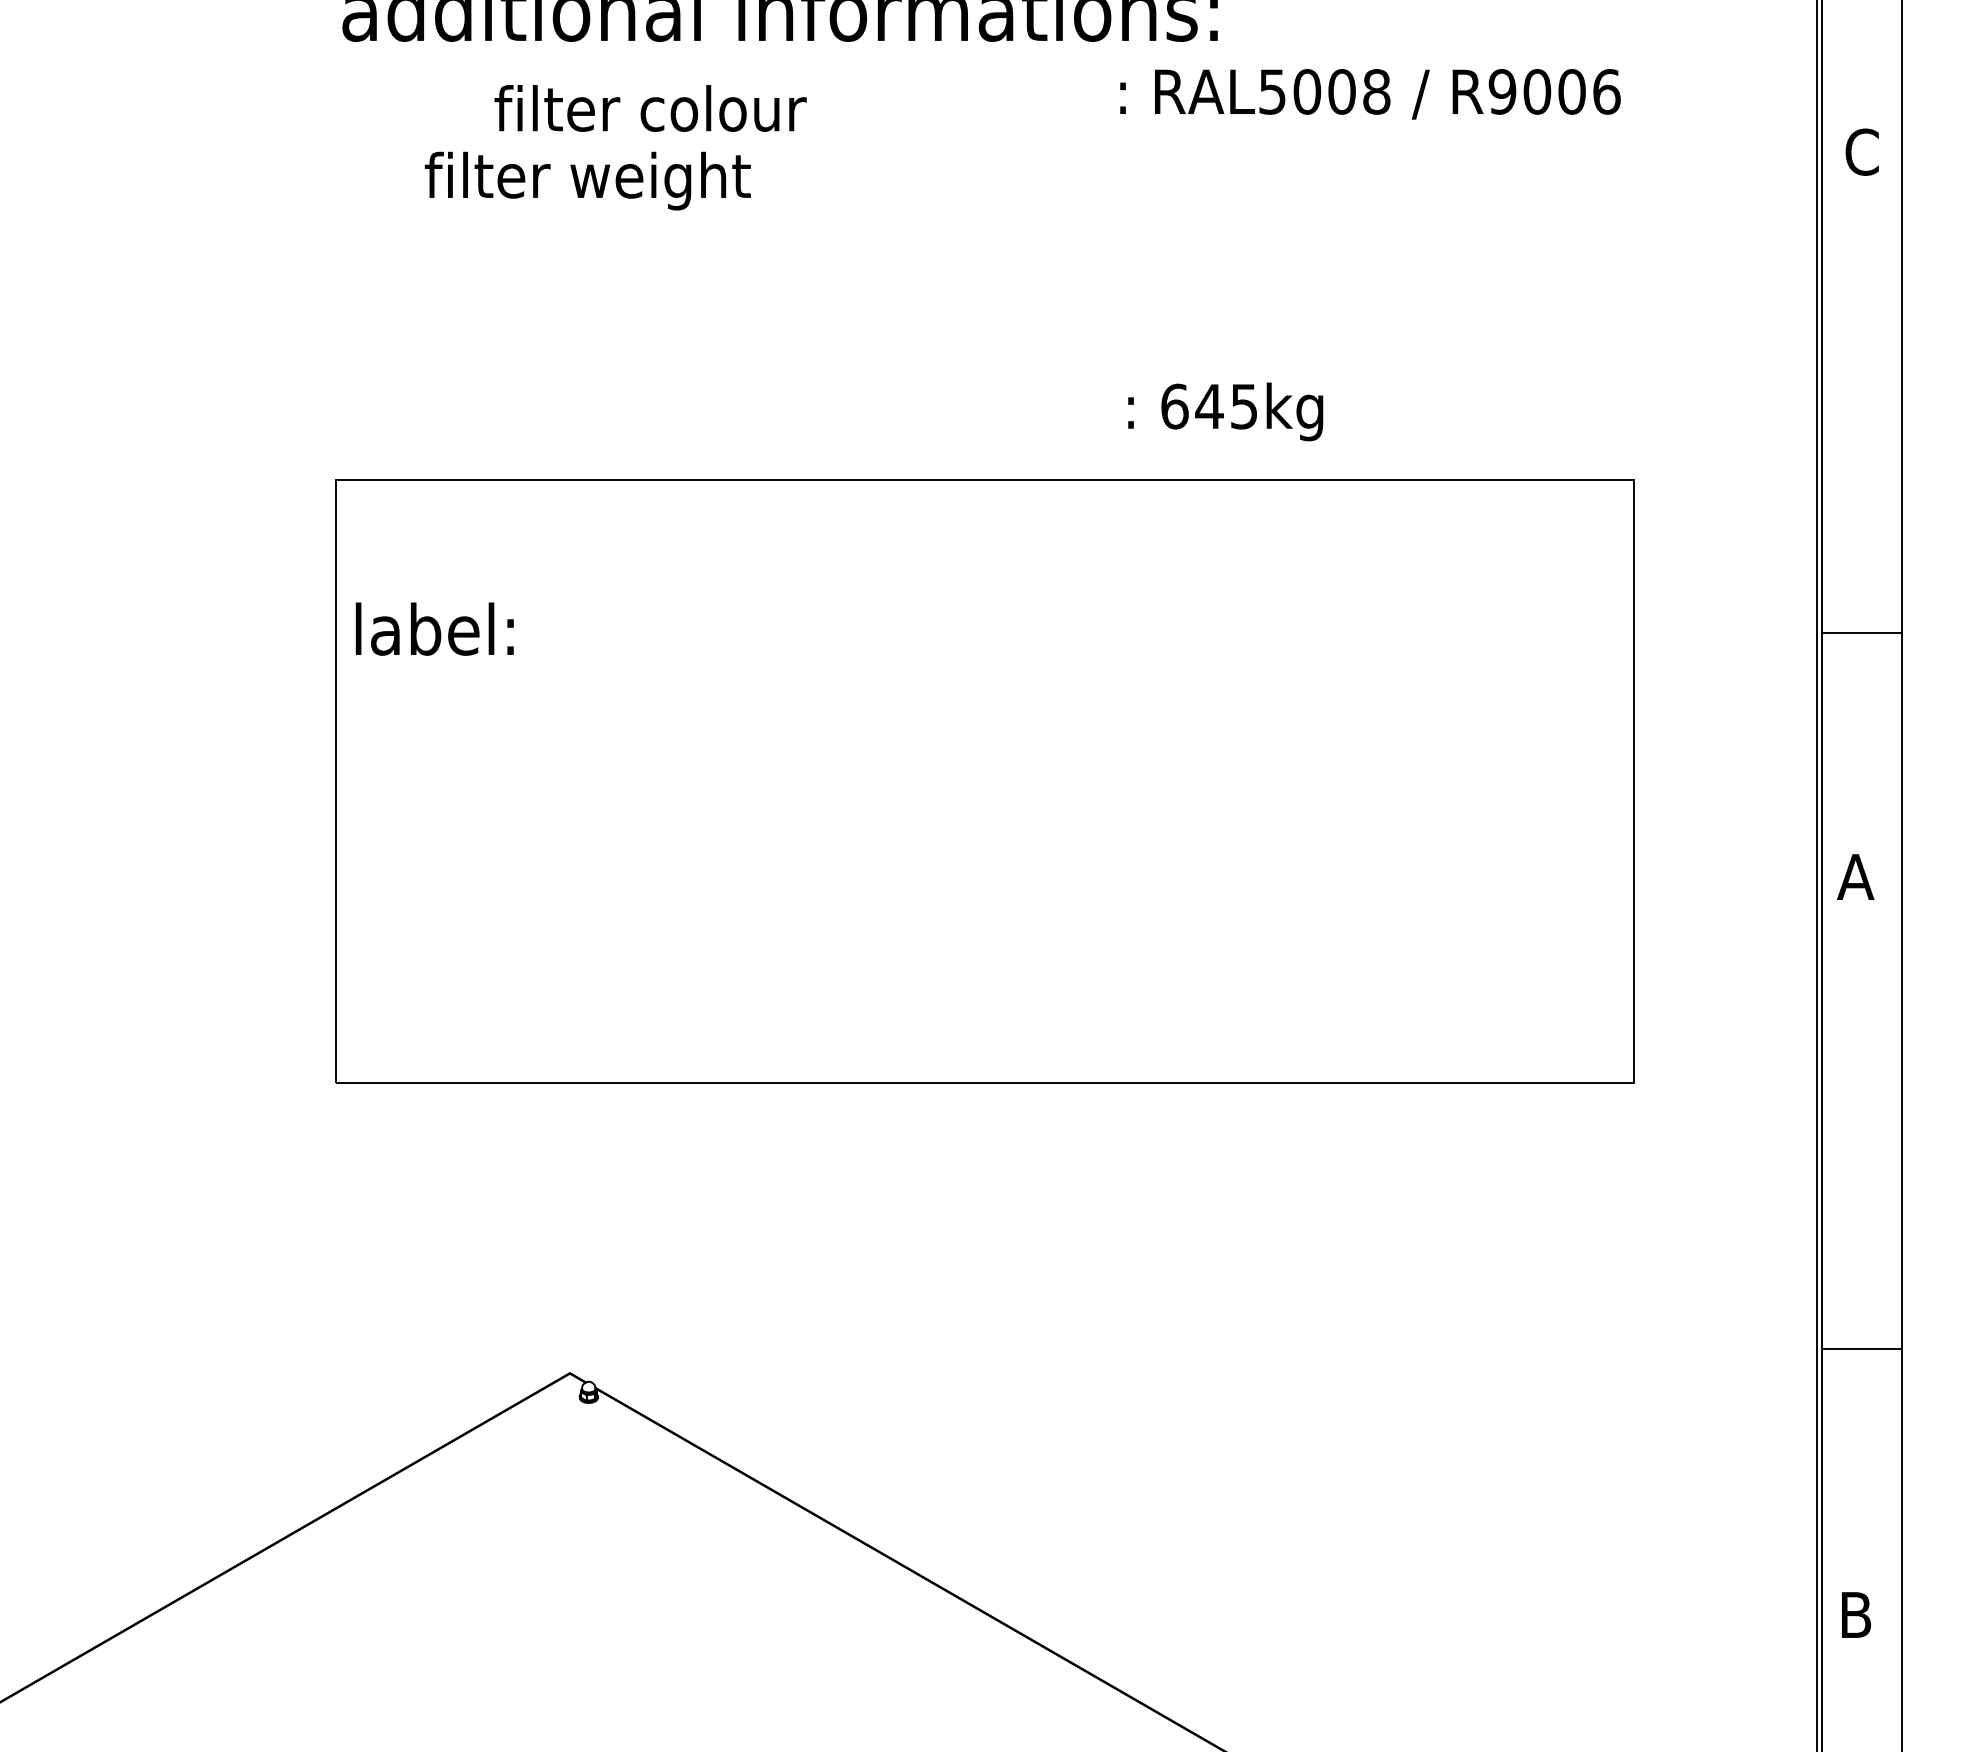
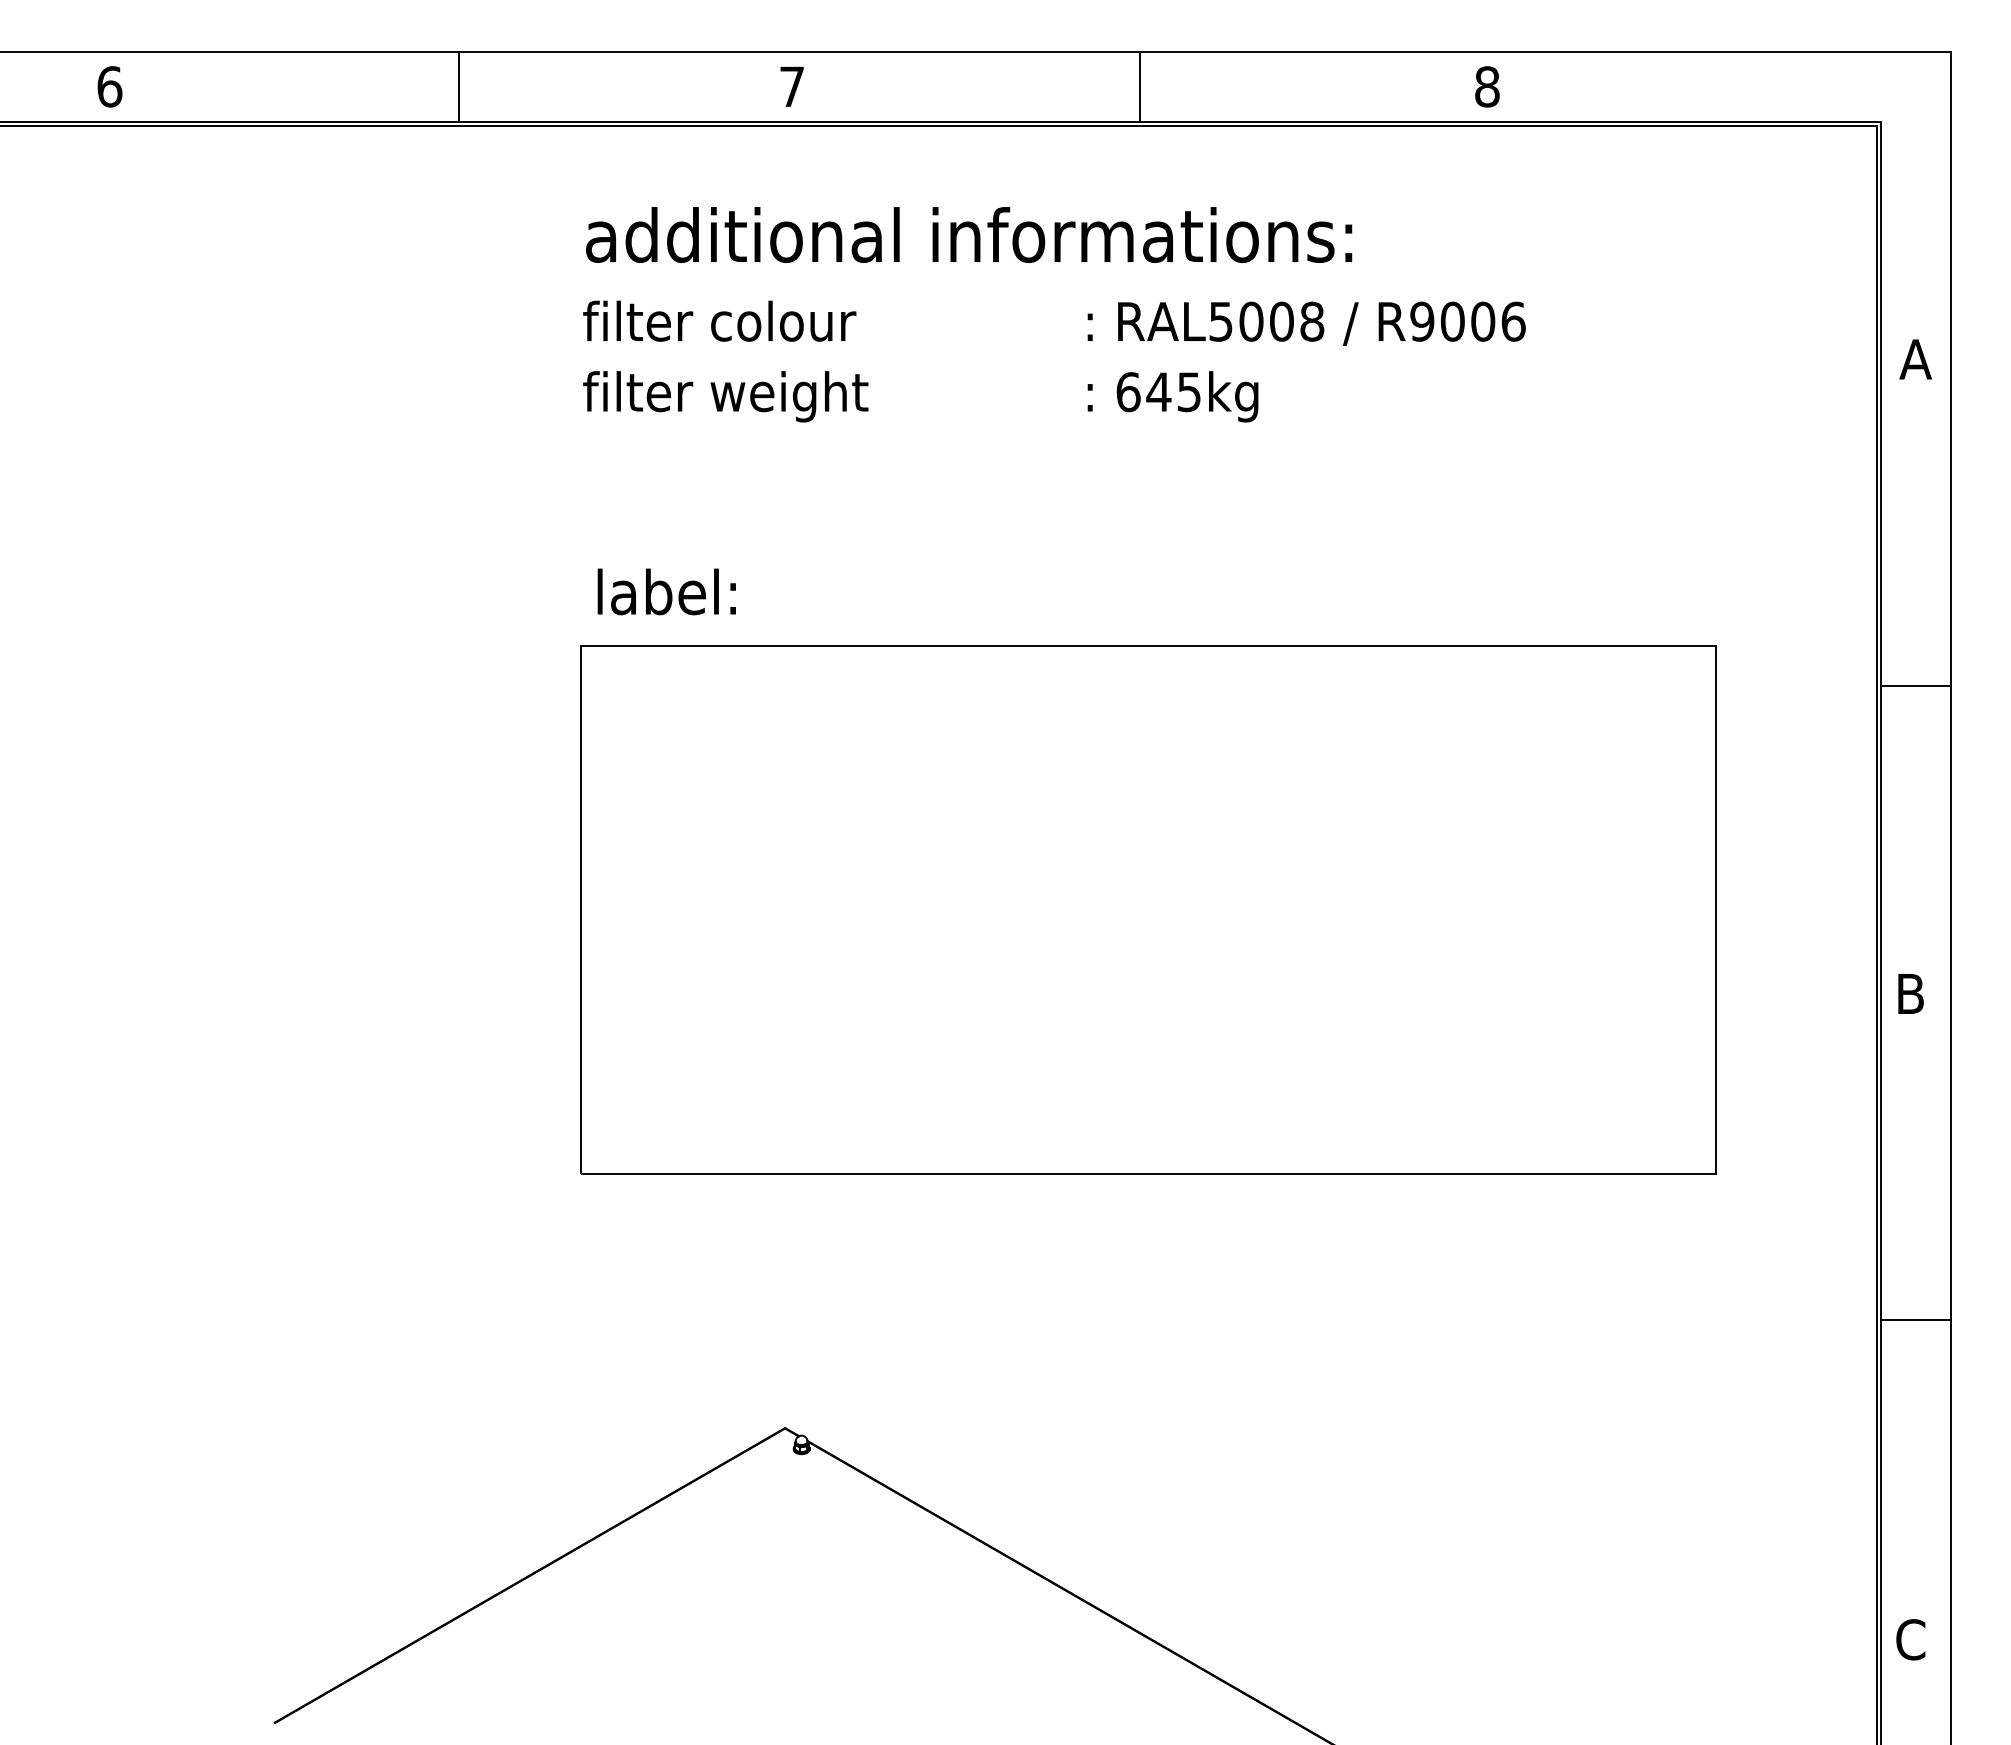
text: (1370, 93) -> (1306, 323), moved
text: (650, 107) -> (719, 320), moved
text: (1861, 152) -> (1915, 359), C -> A
text: (587, 180) -> (725, 396), moved
text: (1225, 411) -> (1172, 396), moved
text: (434, 628) -> (666, 591), moved
line: (1861, 633) -> (1915, 686), moved
text: (1855, 876) -> (1910, 993), A -> B
line: (1861, 1348) -> (1915, 1319), moved
text: (1855, 1614) -> (1910, 1639), B -> C

